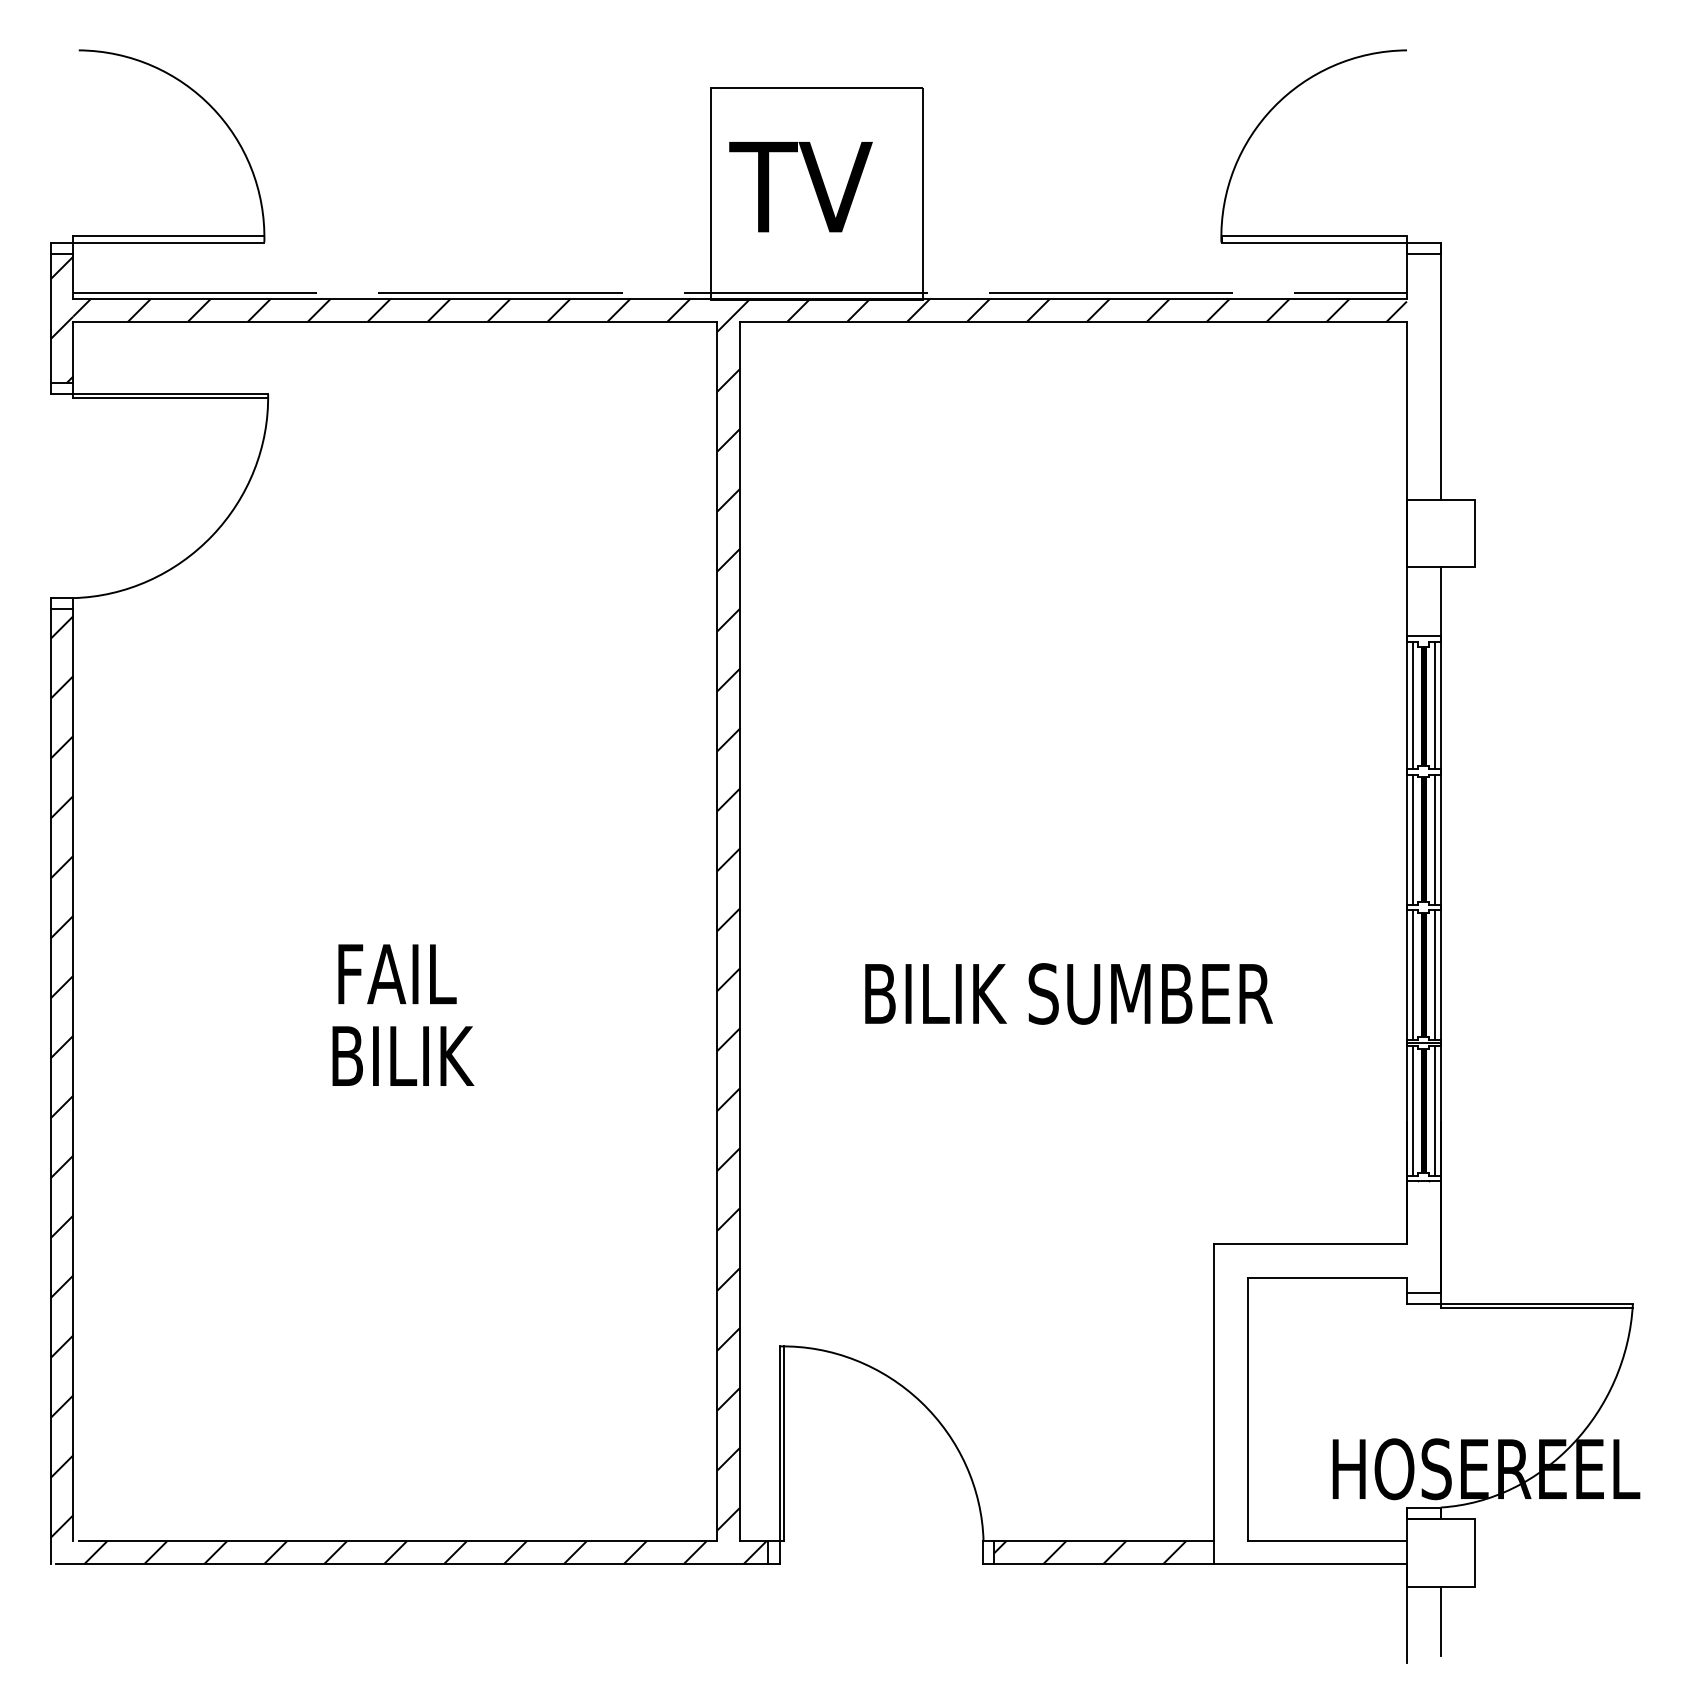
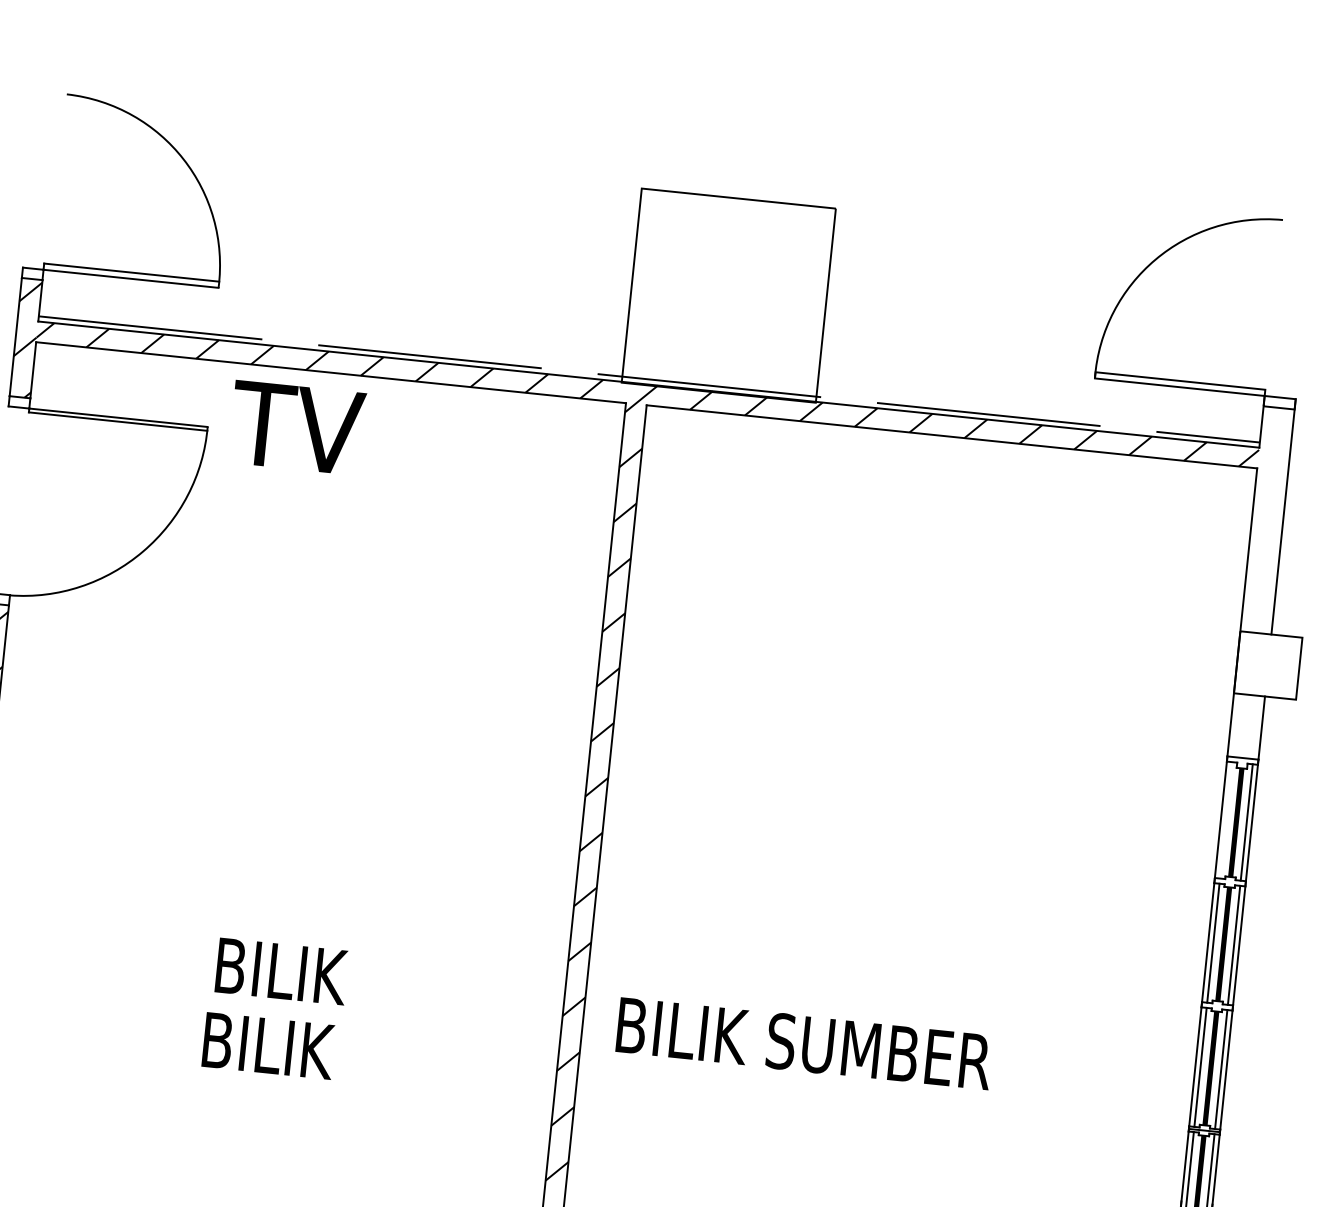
text: (800, 187) -> (296, 428), moved
line: (1412, 704) -> (1226, 819), removed
text: (412, 974) -> (284, 972), FAIL -> BILIK
text: (1068, 993) -> (804, 1043), moved

